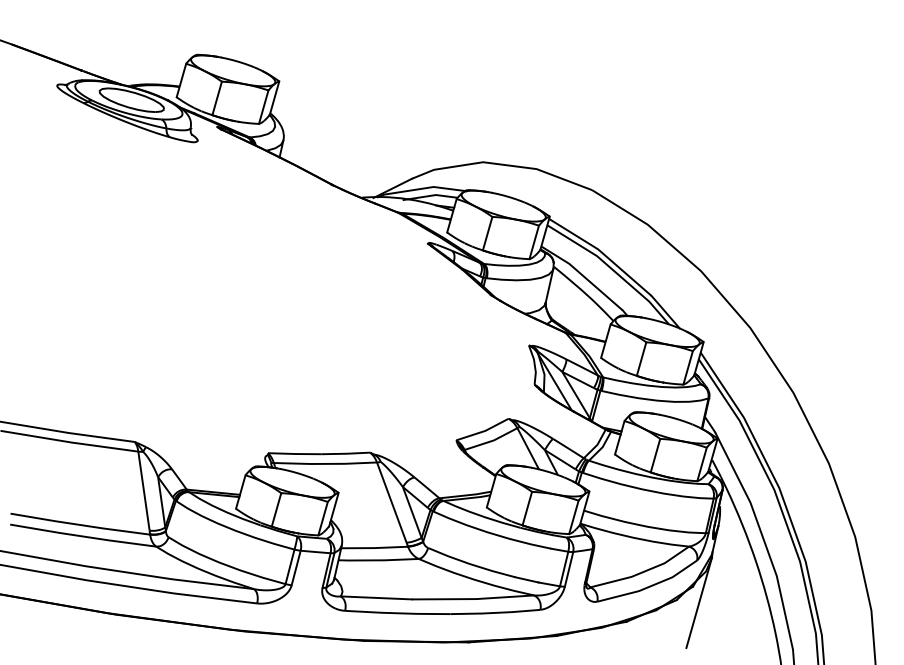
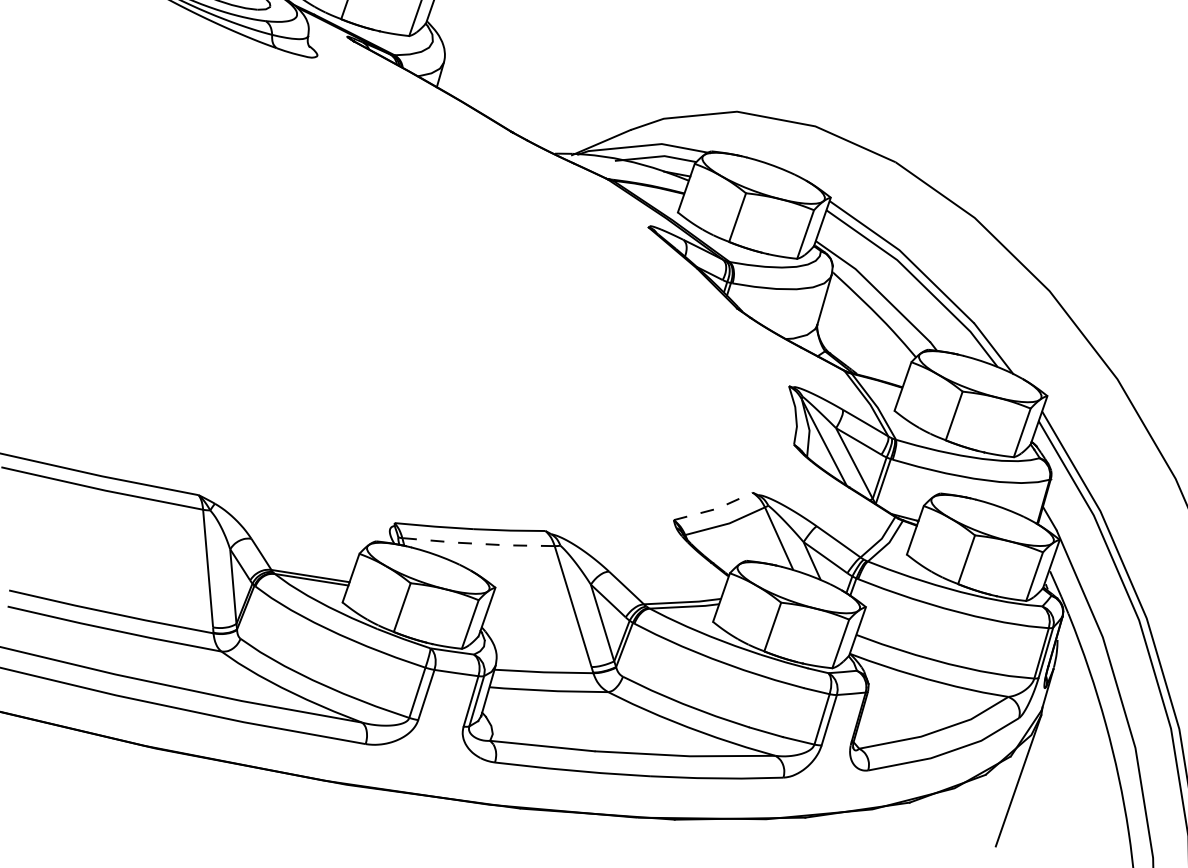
line: (484, 431) -> (716, 509), solid -> dashed
line: (325, 463) -> (478, 543), solid -> dashed

